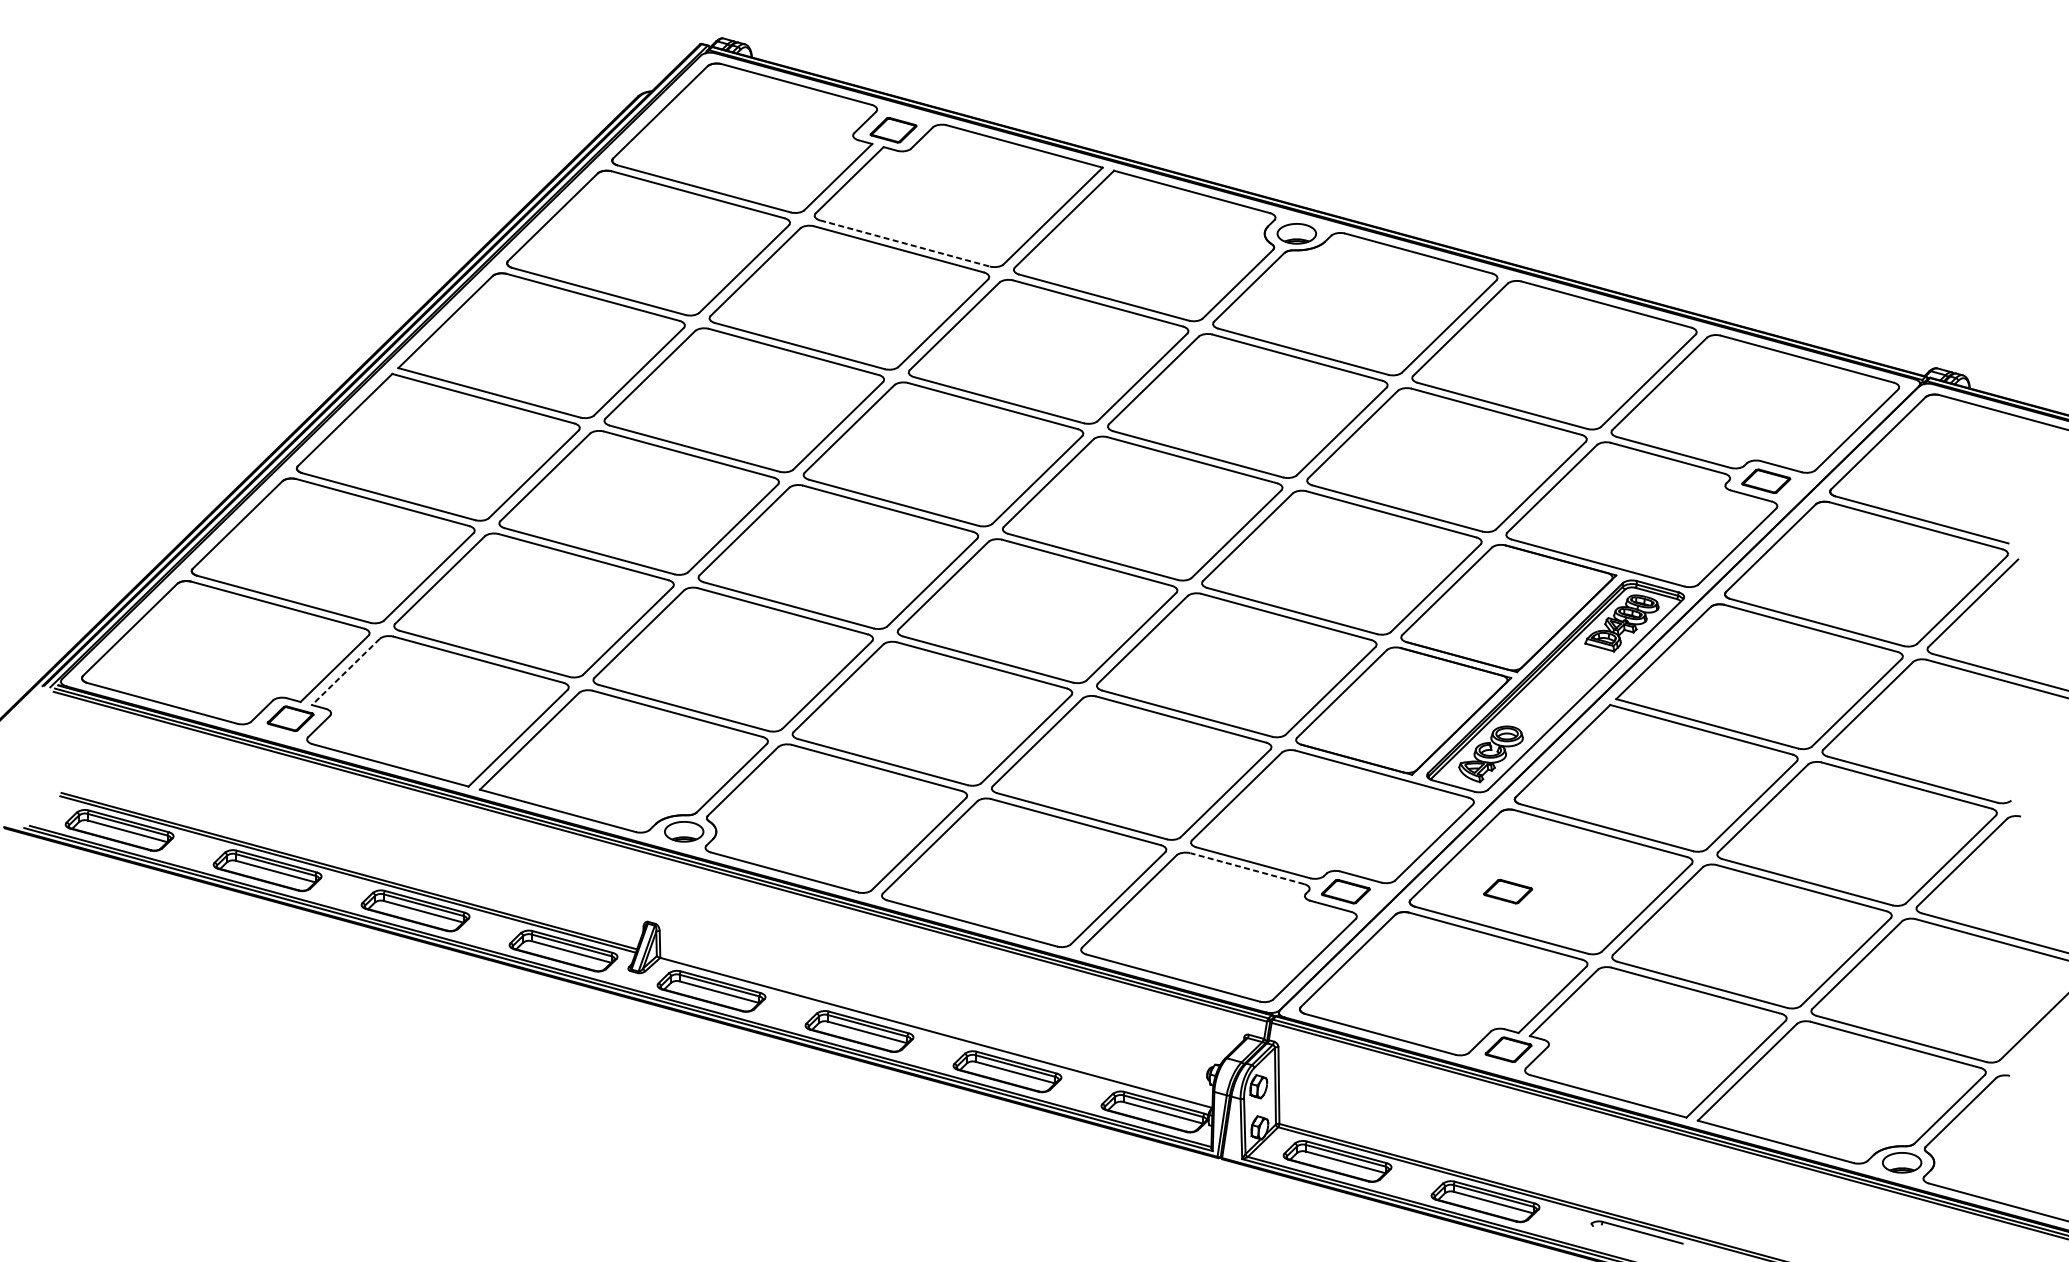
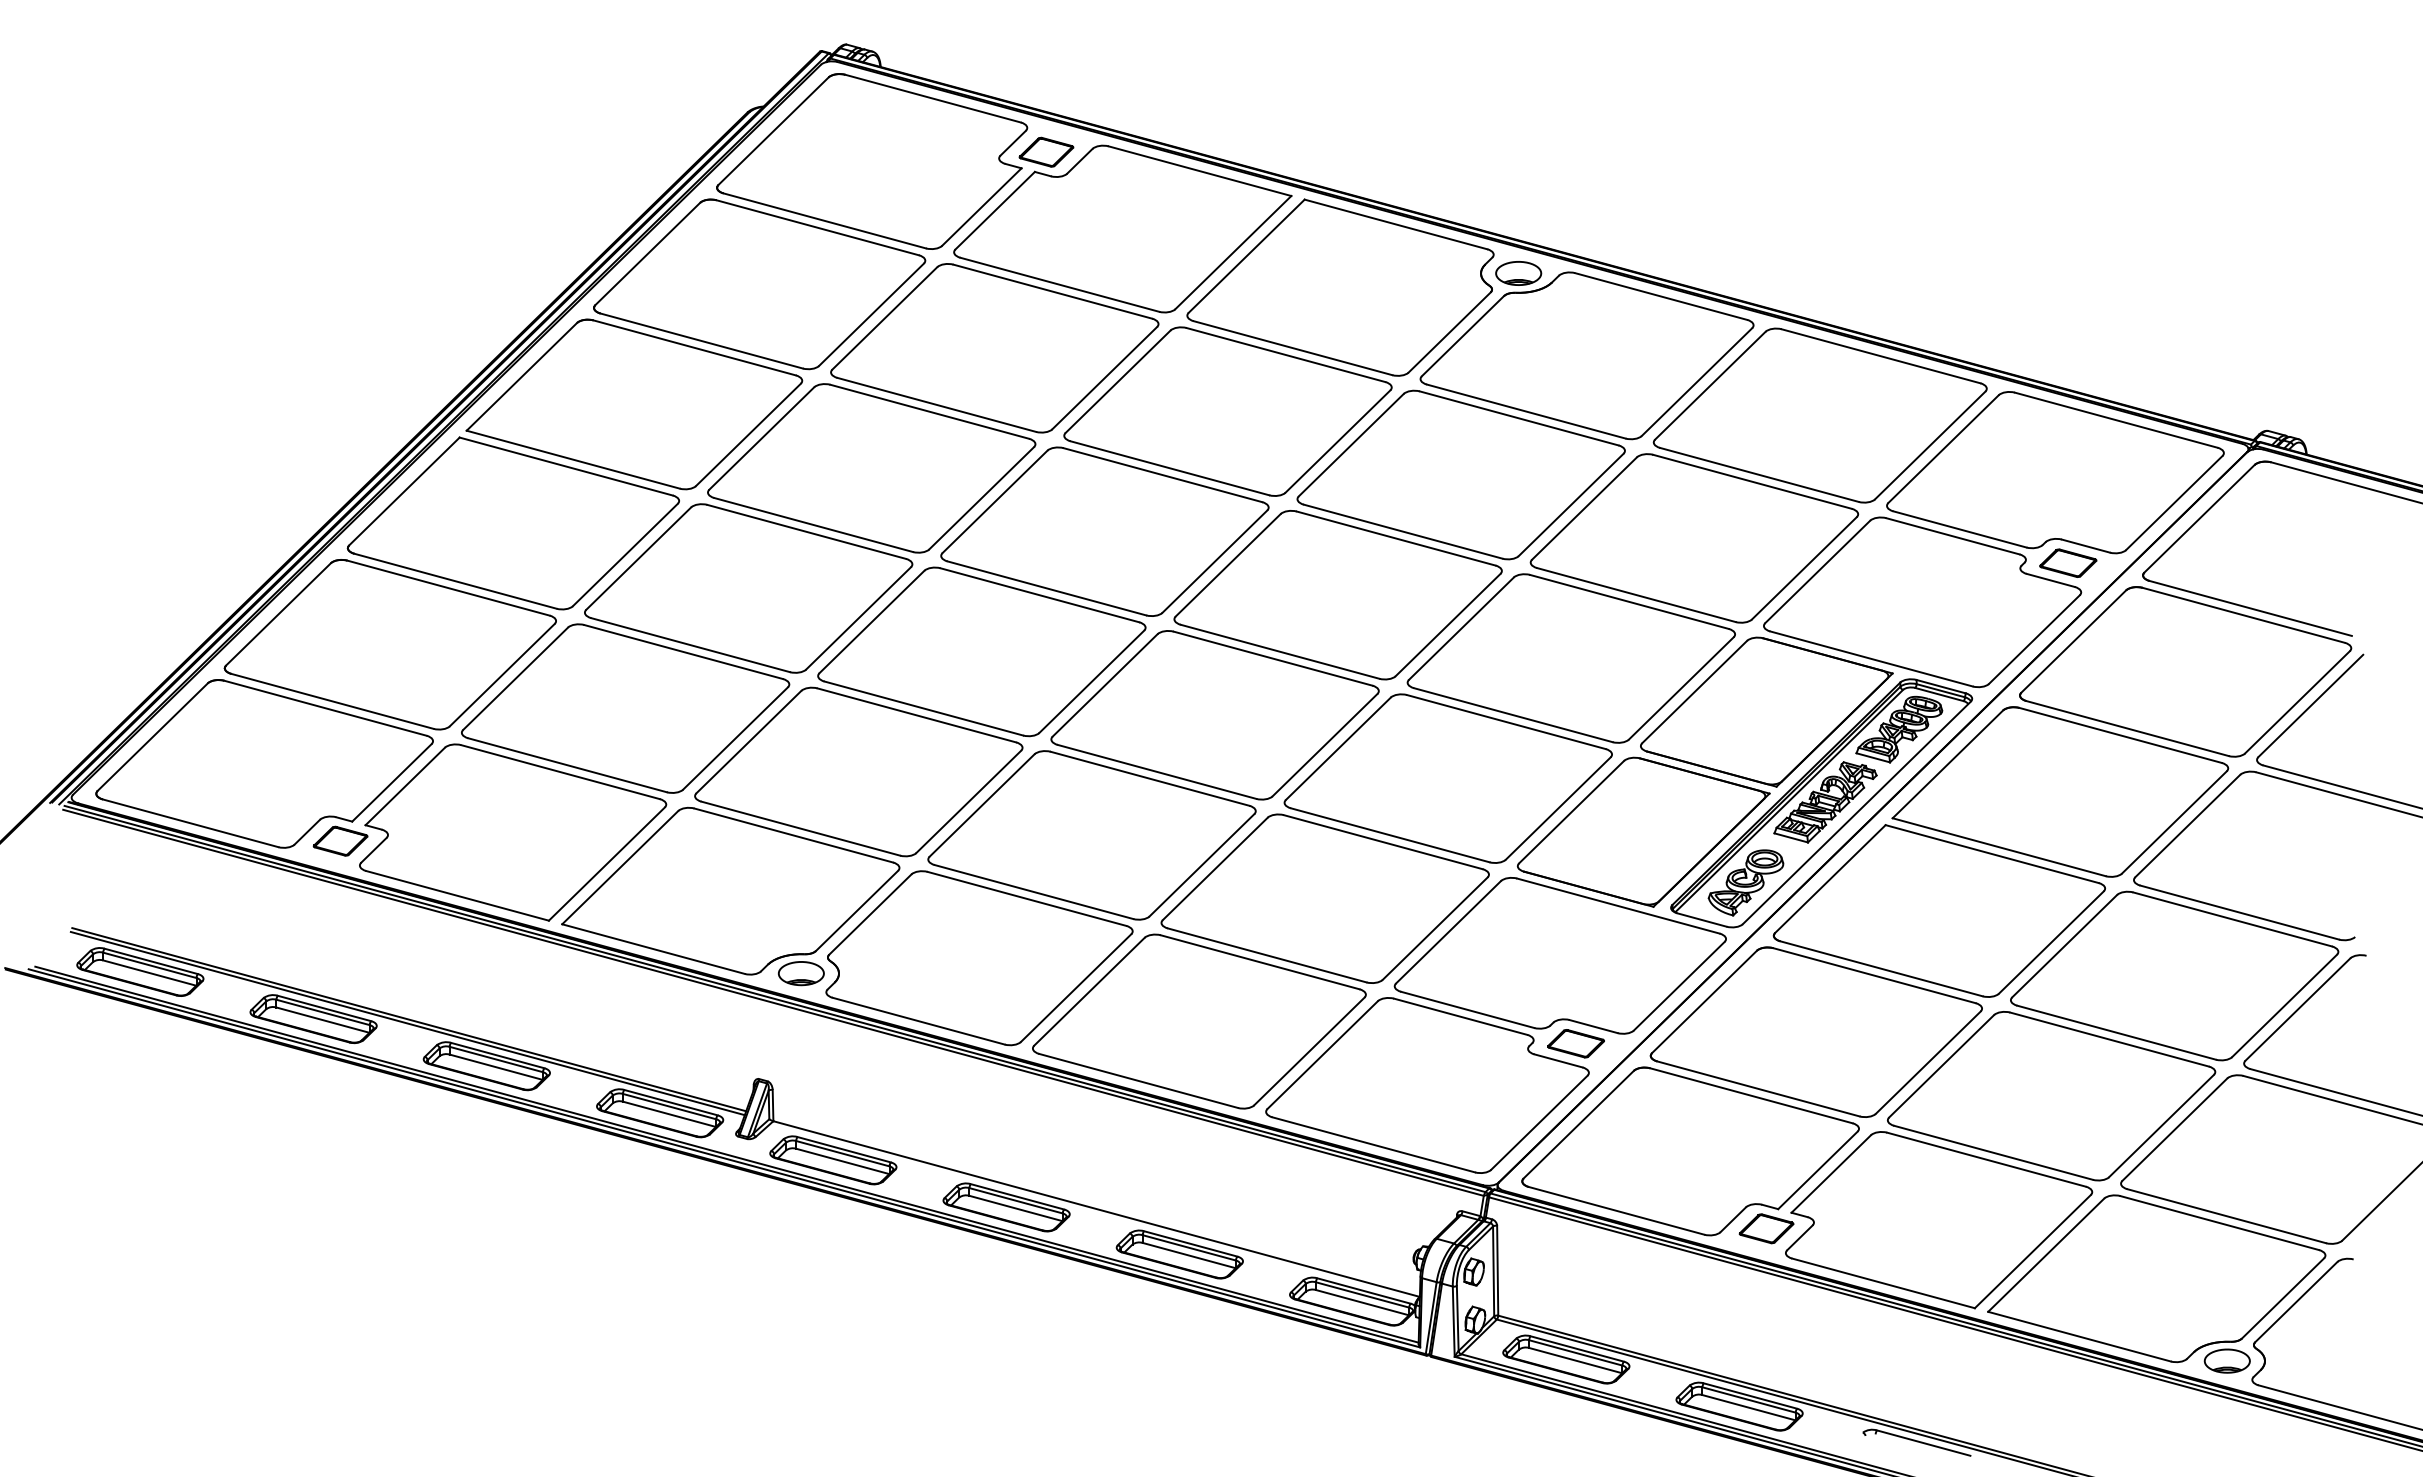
line: (904, 243) -> (1059, 284), dashed -> solid
line: (345, 671) -> (404, 786), dashed -> solid
part: (1558, 685) -> (1825, 802), added
line: (1247, 868) -> (1460, 1016), dashed -> solid
part: (1507, 891) -> (1765, 1043), removed

